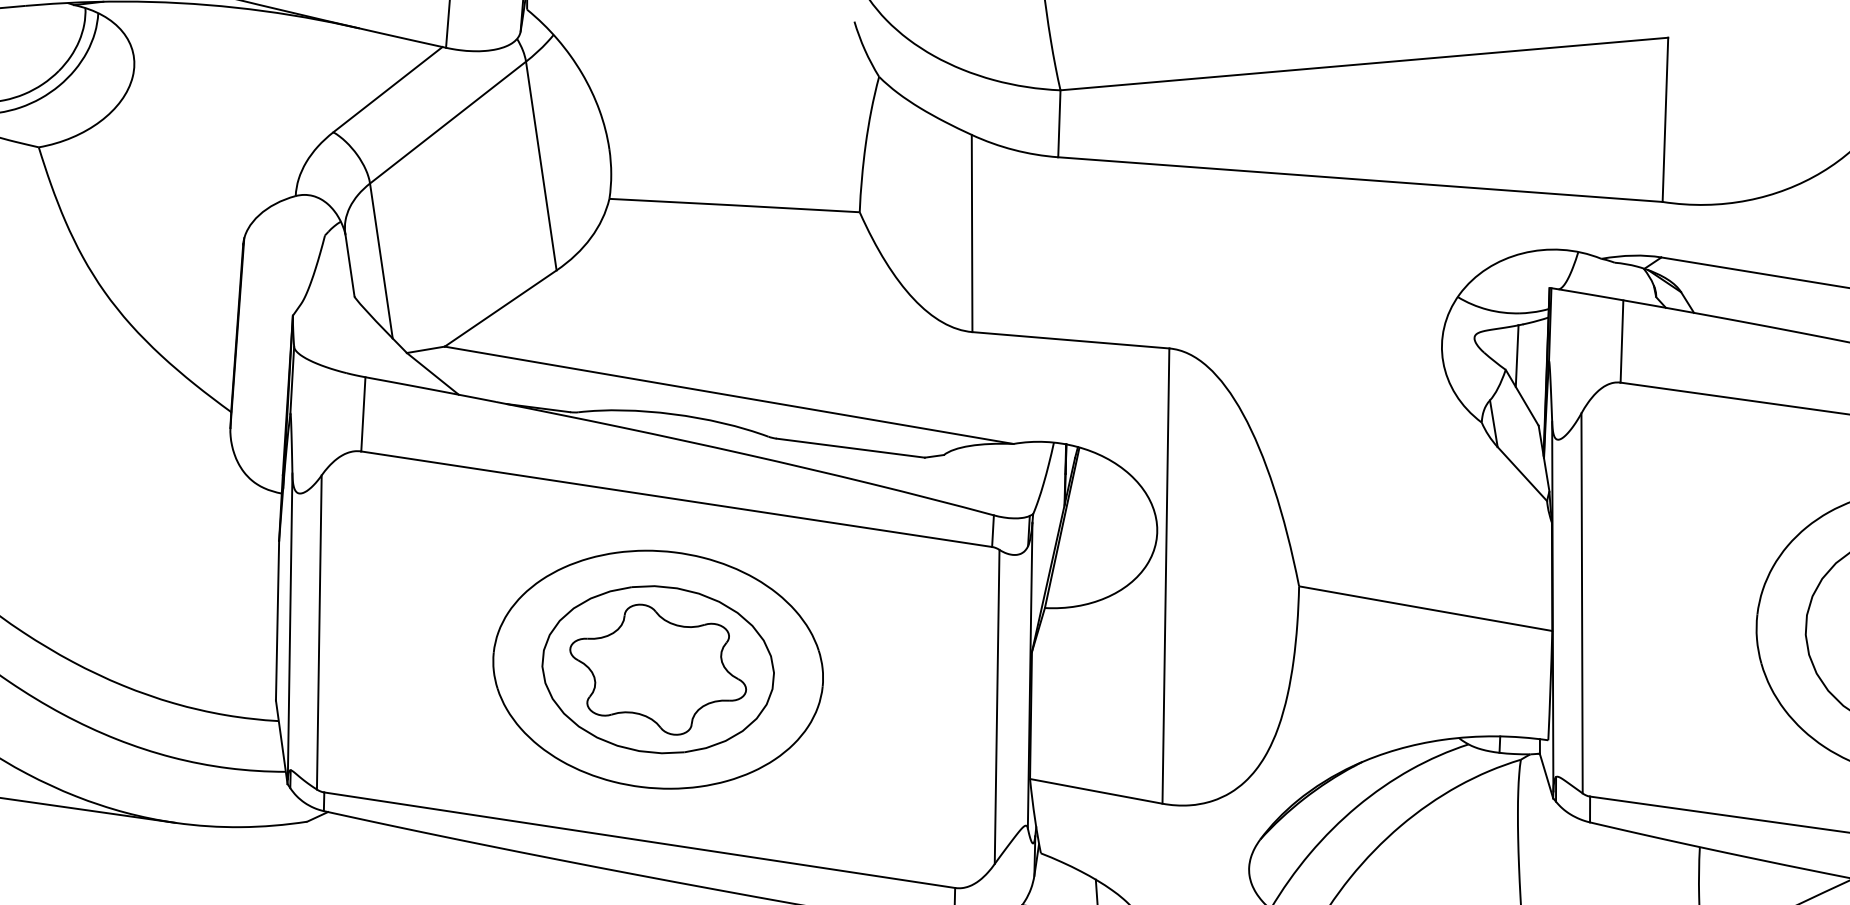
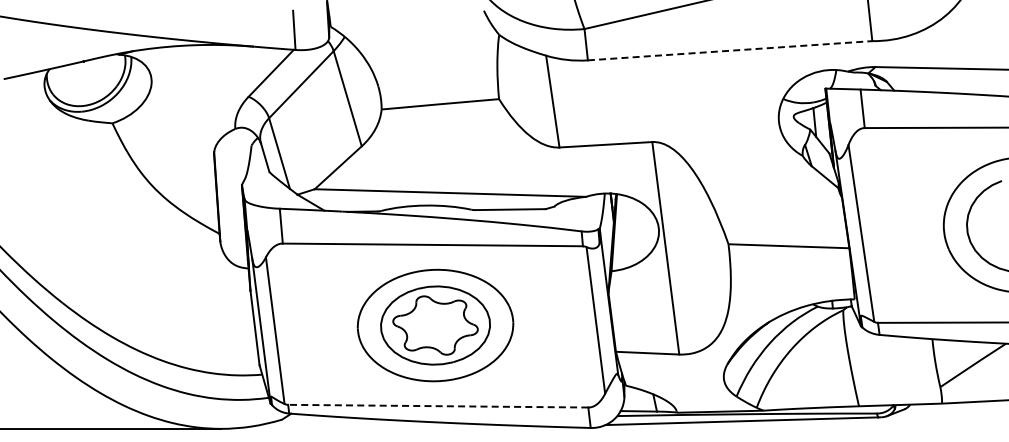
line: (1361, 179) -> (730, 50), solid -> dashed
line: (638, 840) -> (437, 406), solid -> dashed

